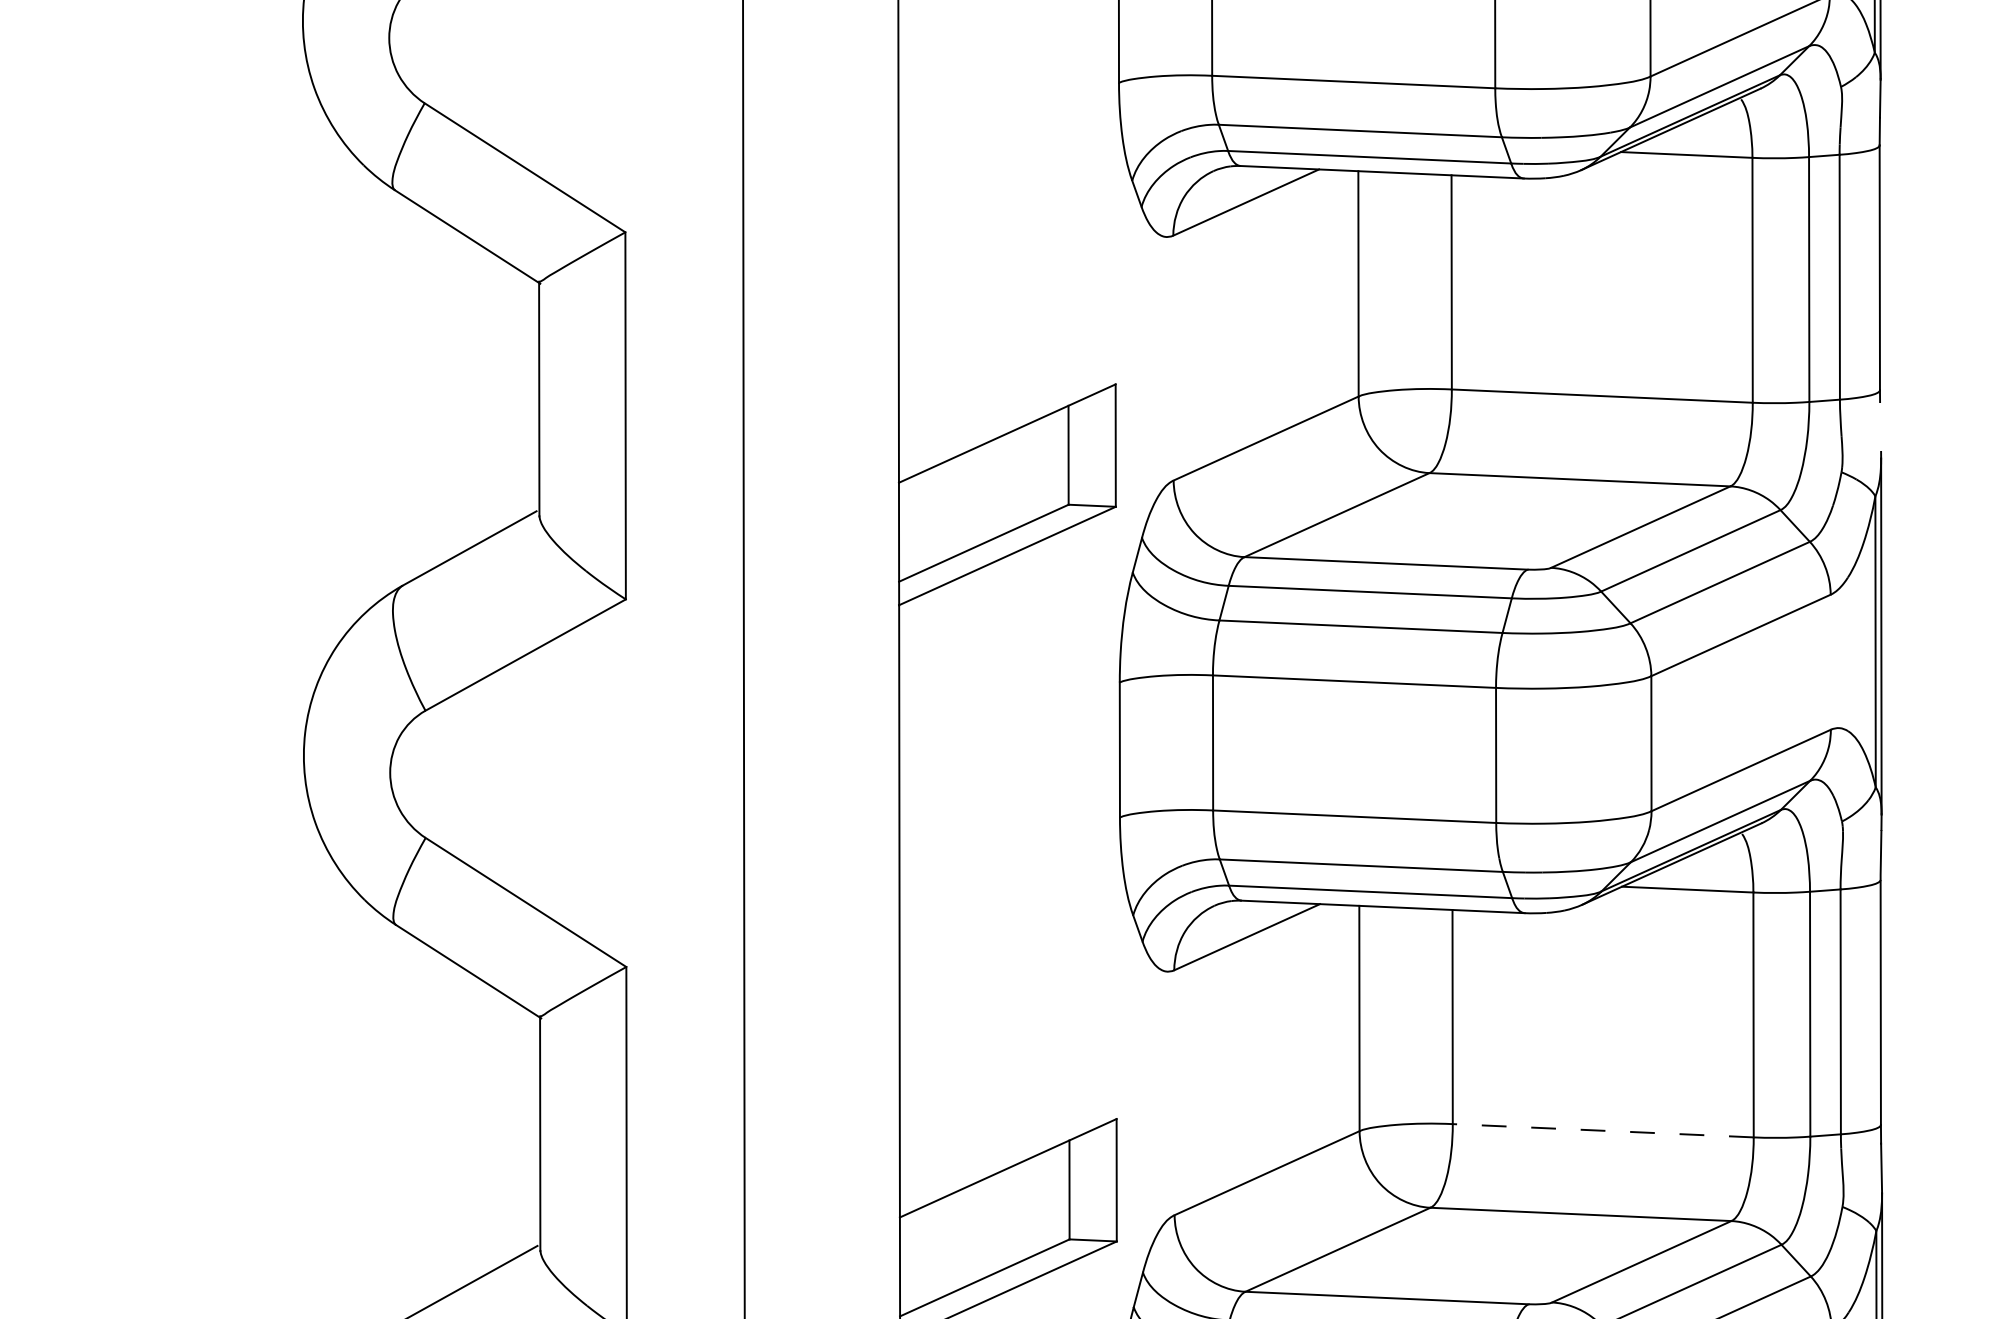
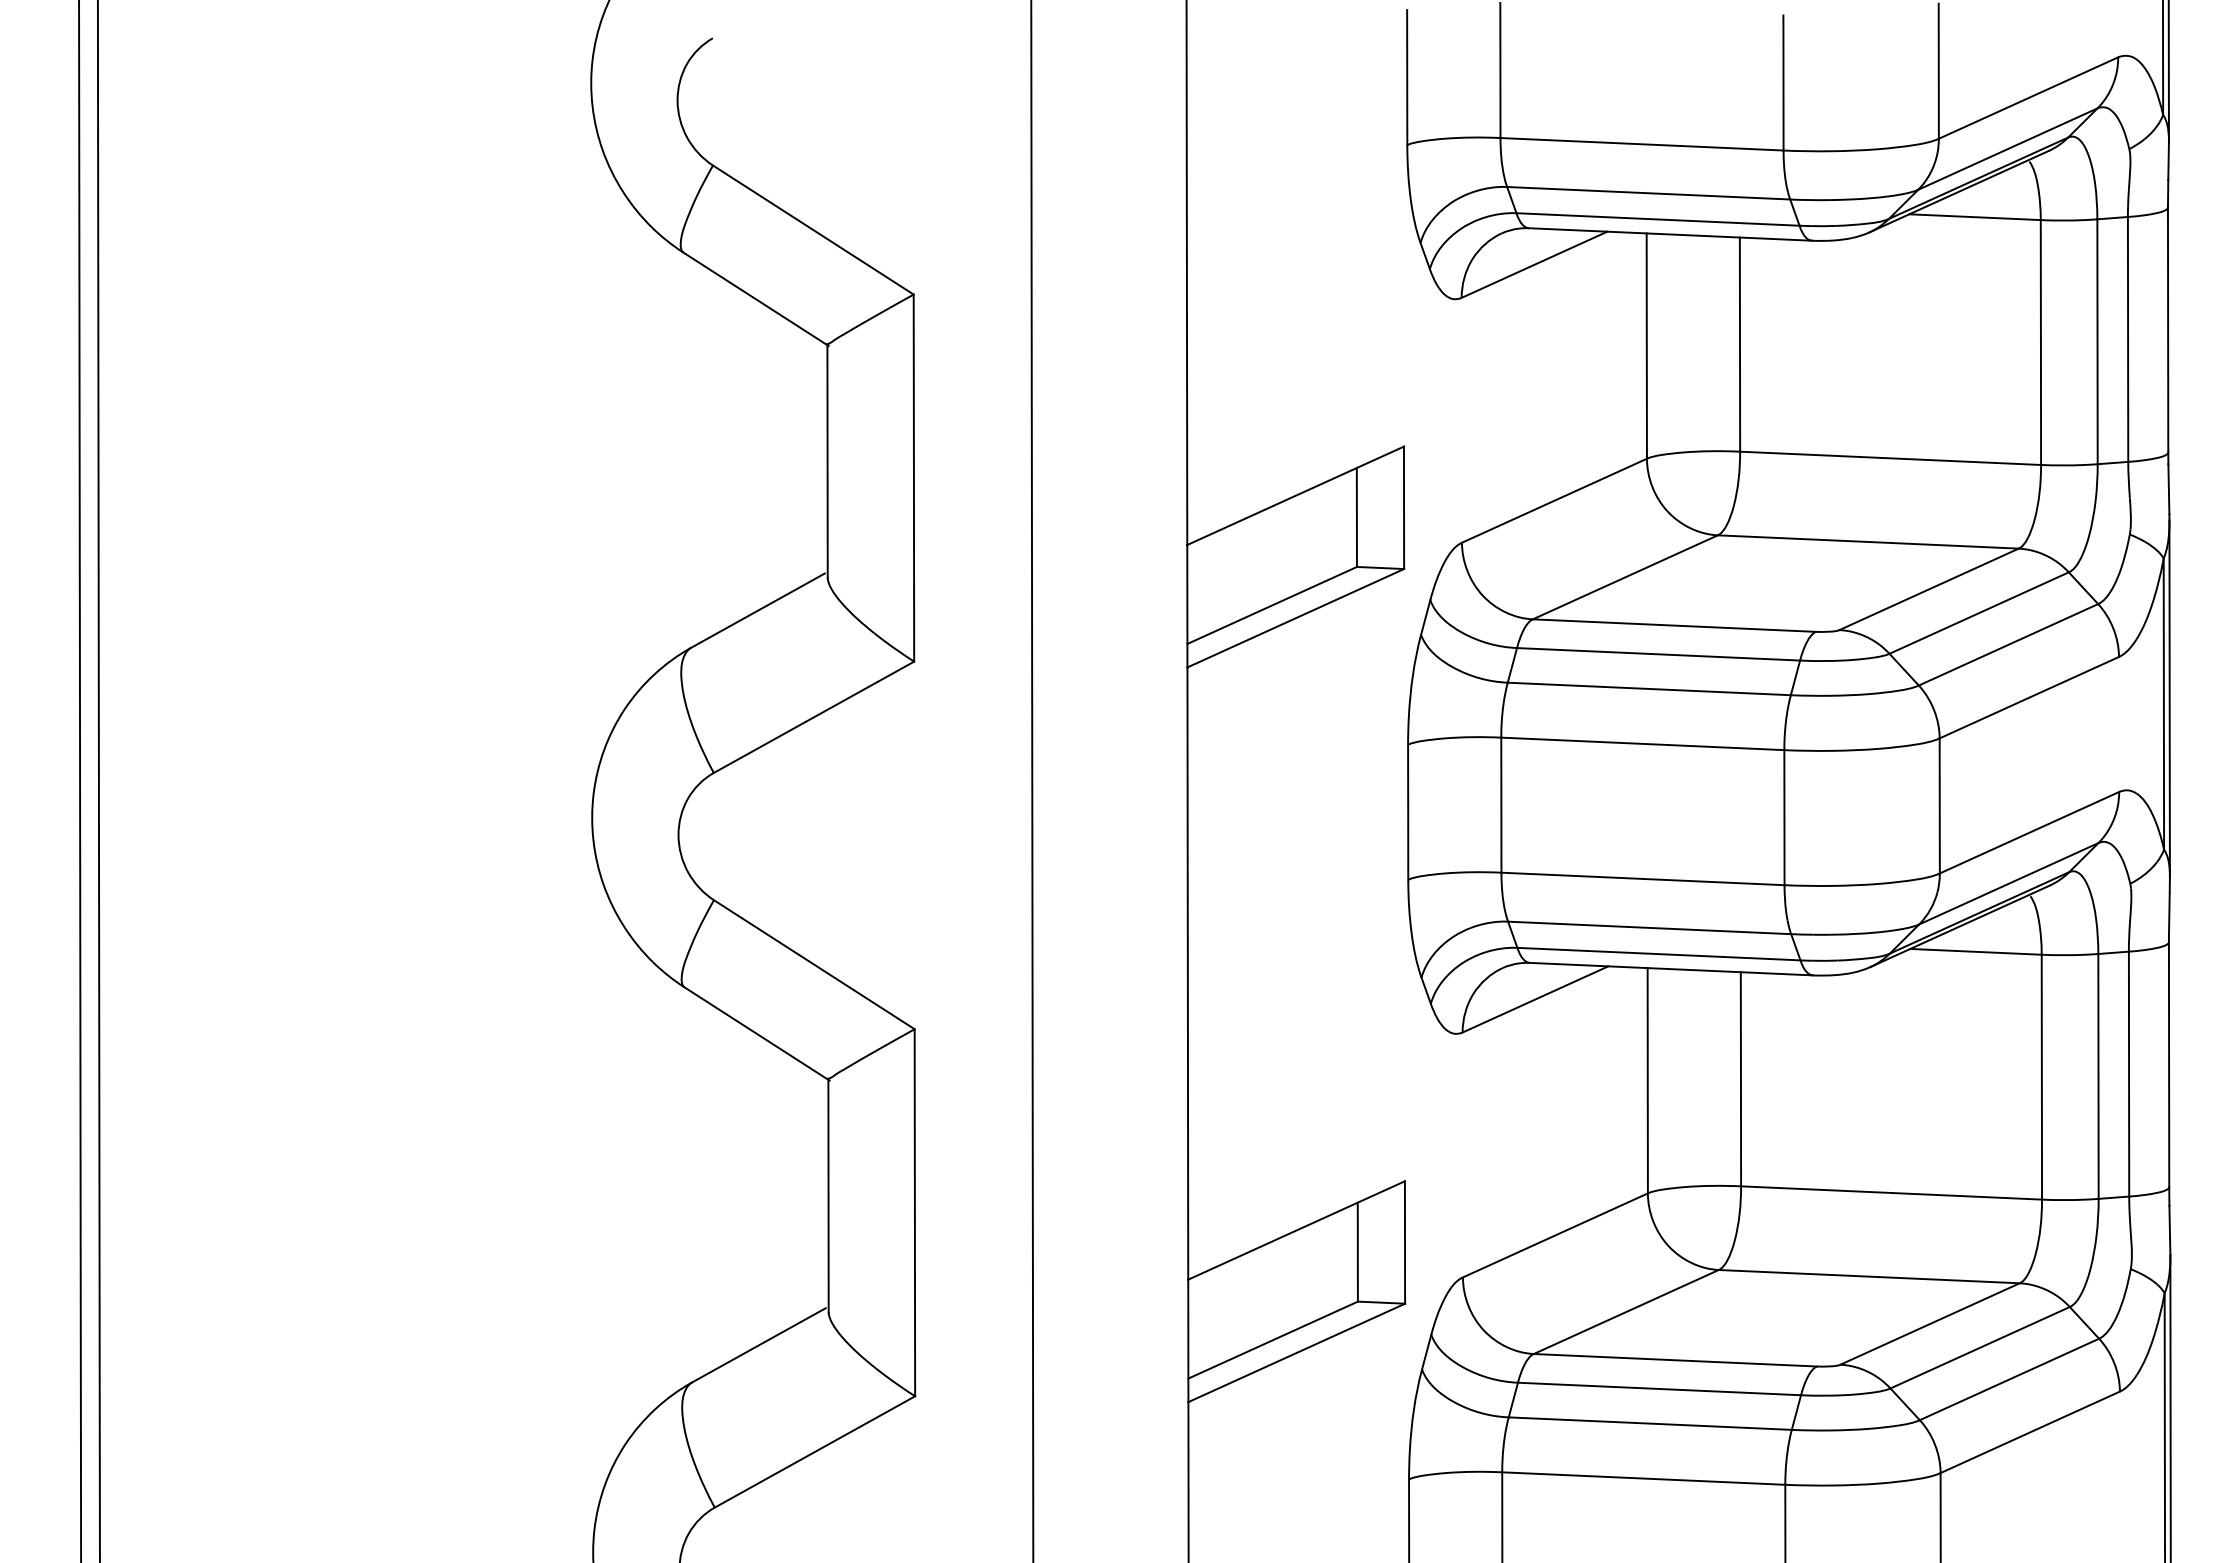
line: (1880, 427) -> (2168, 489), added
line: (1603, 1130) -> (1891, 1192), dashed -> solid

